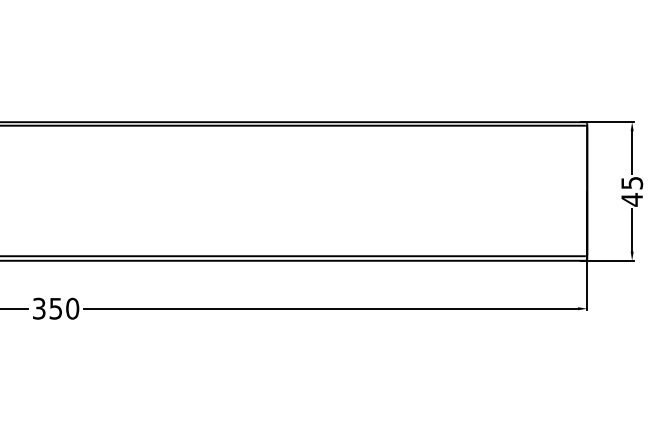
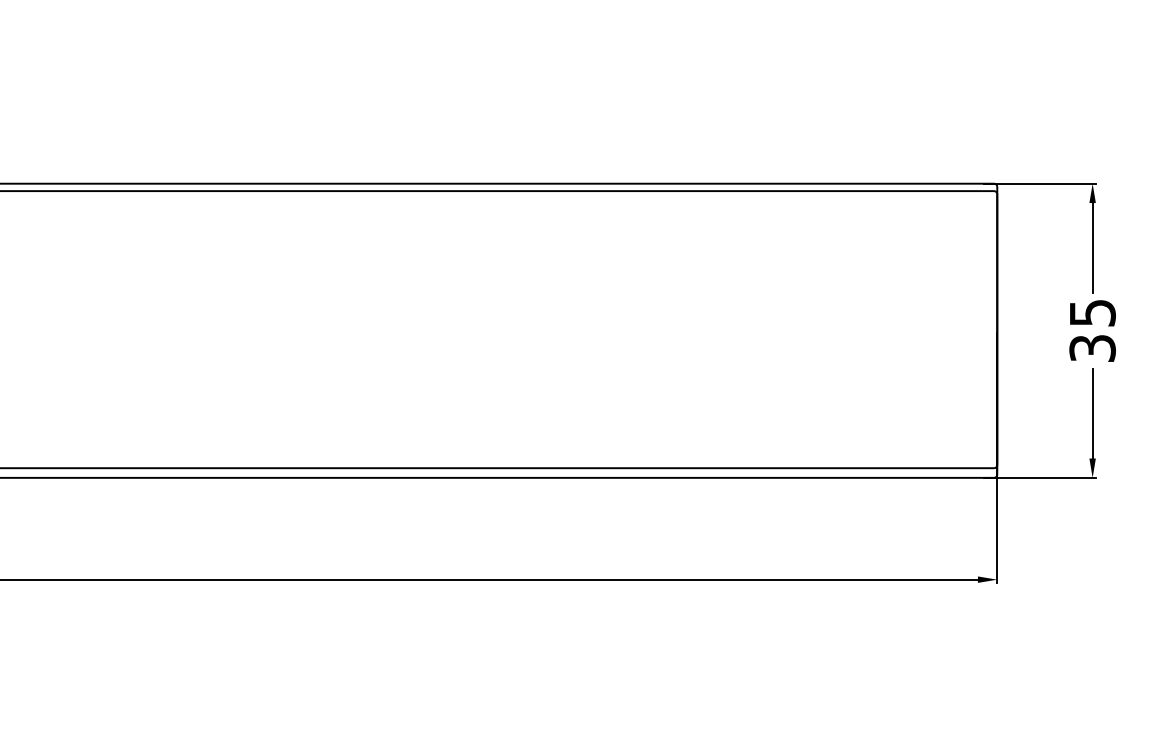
text: (632, 199) -> (1093, 347), 45 -> 35

